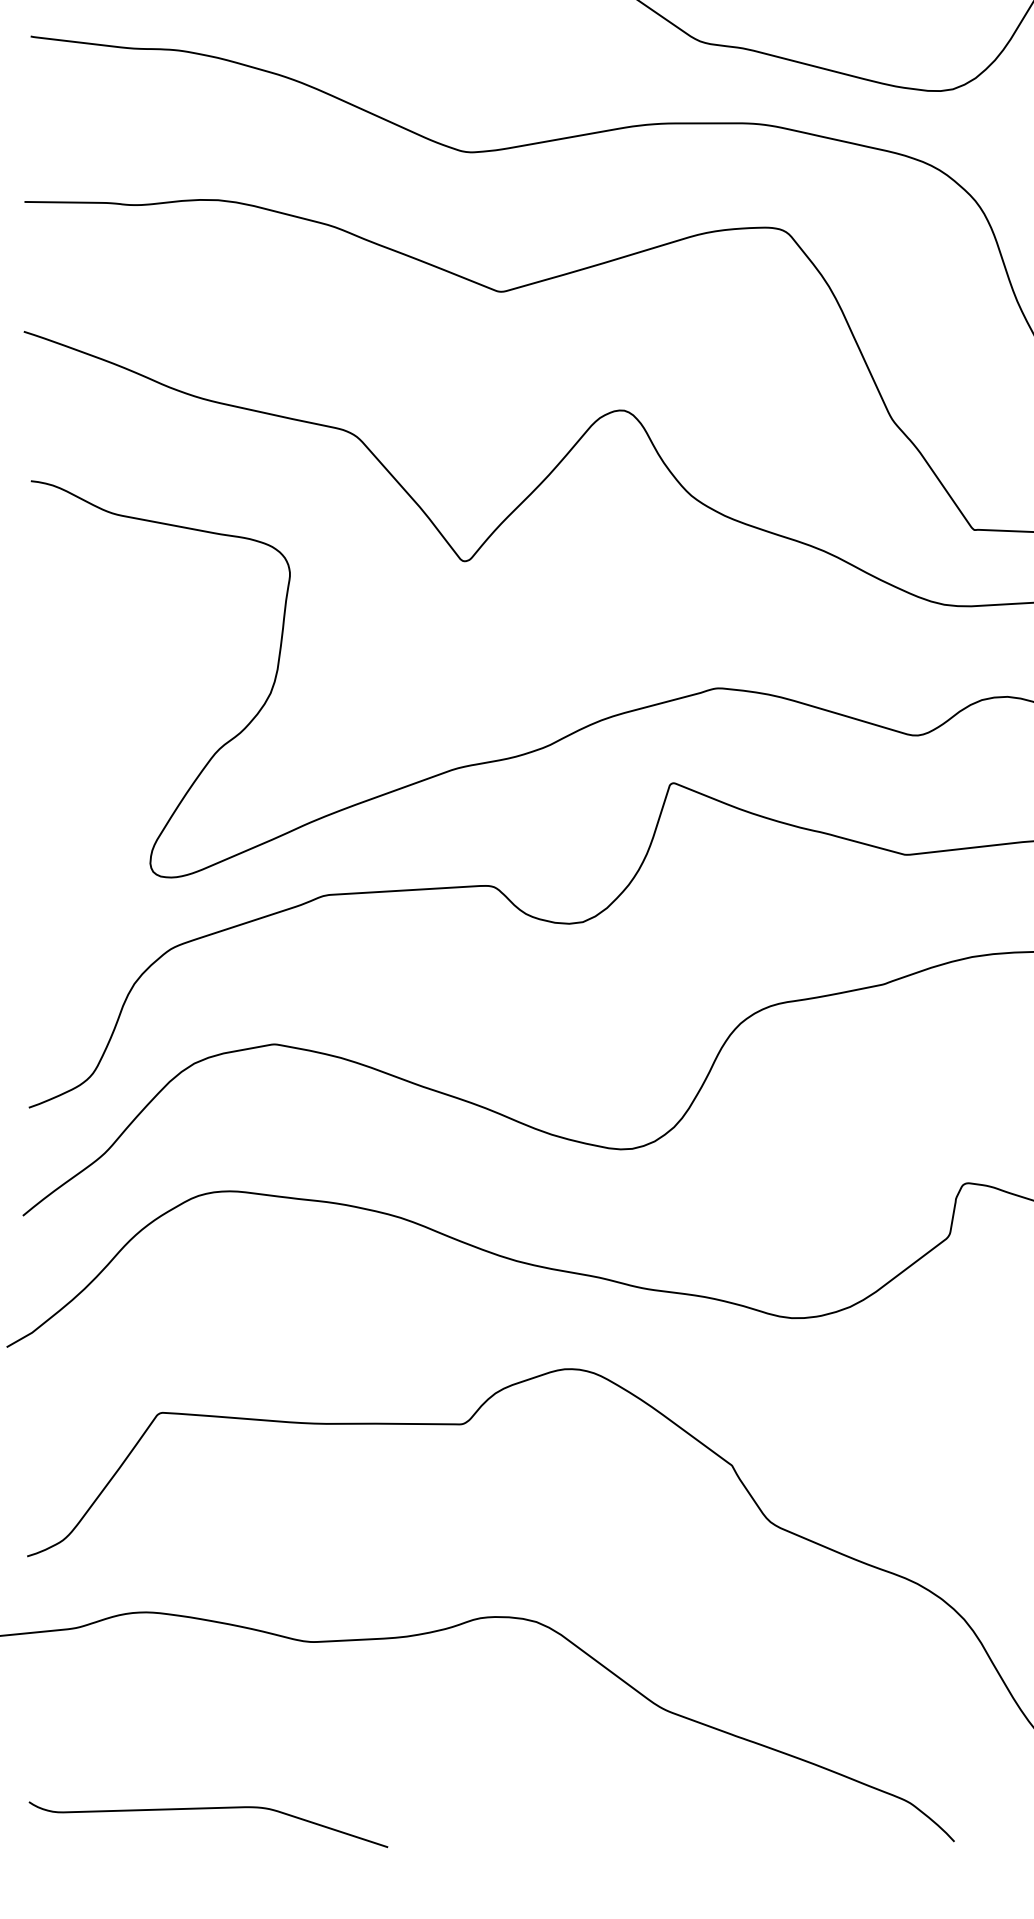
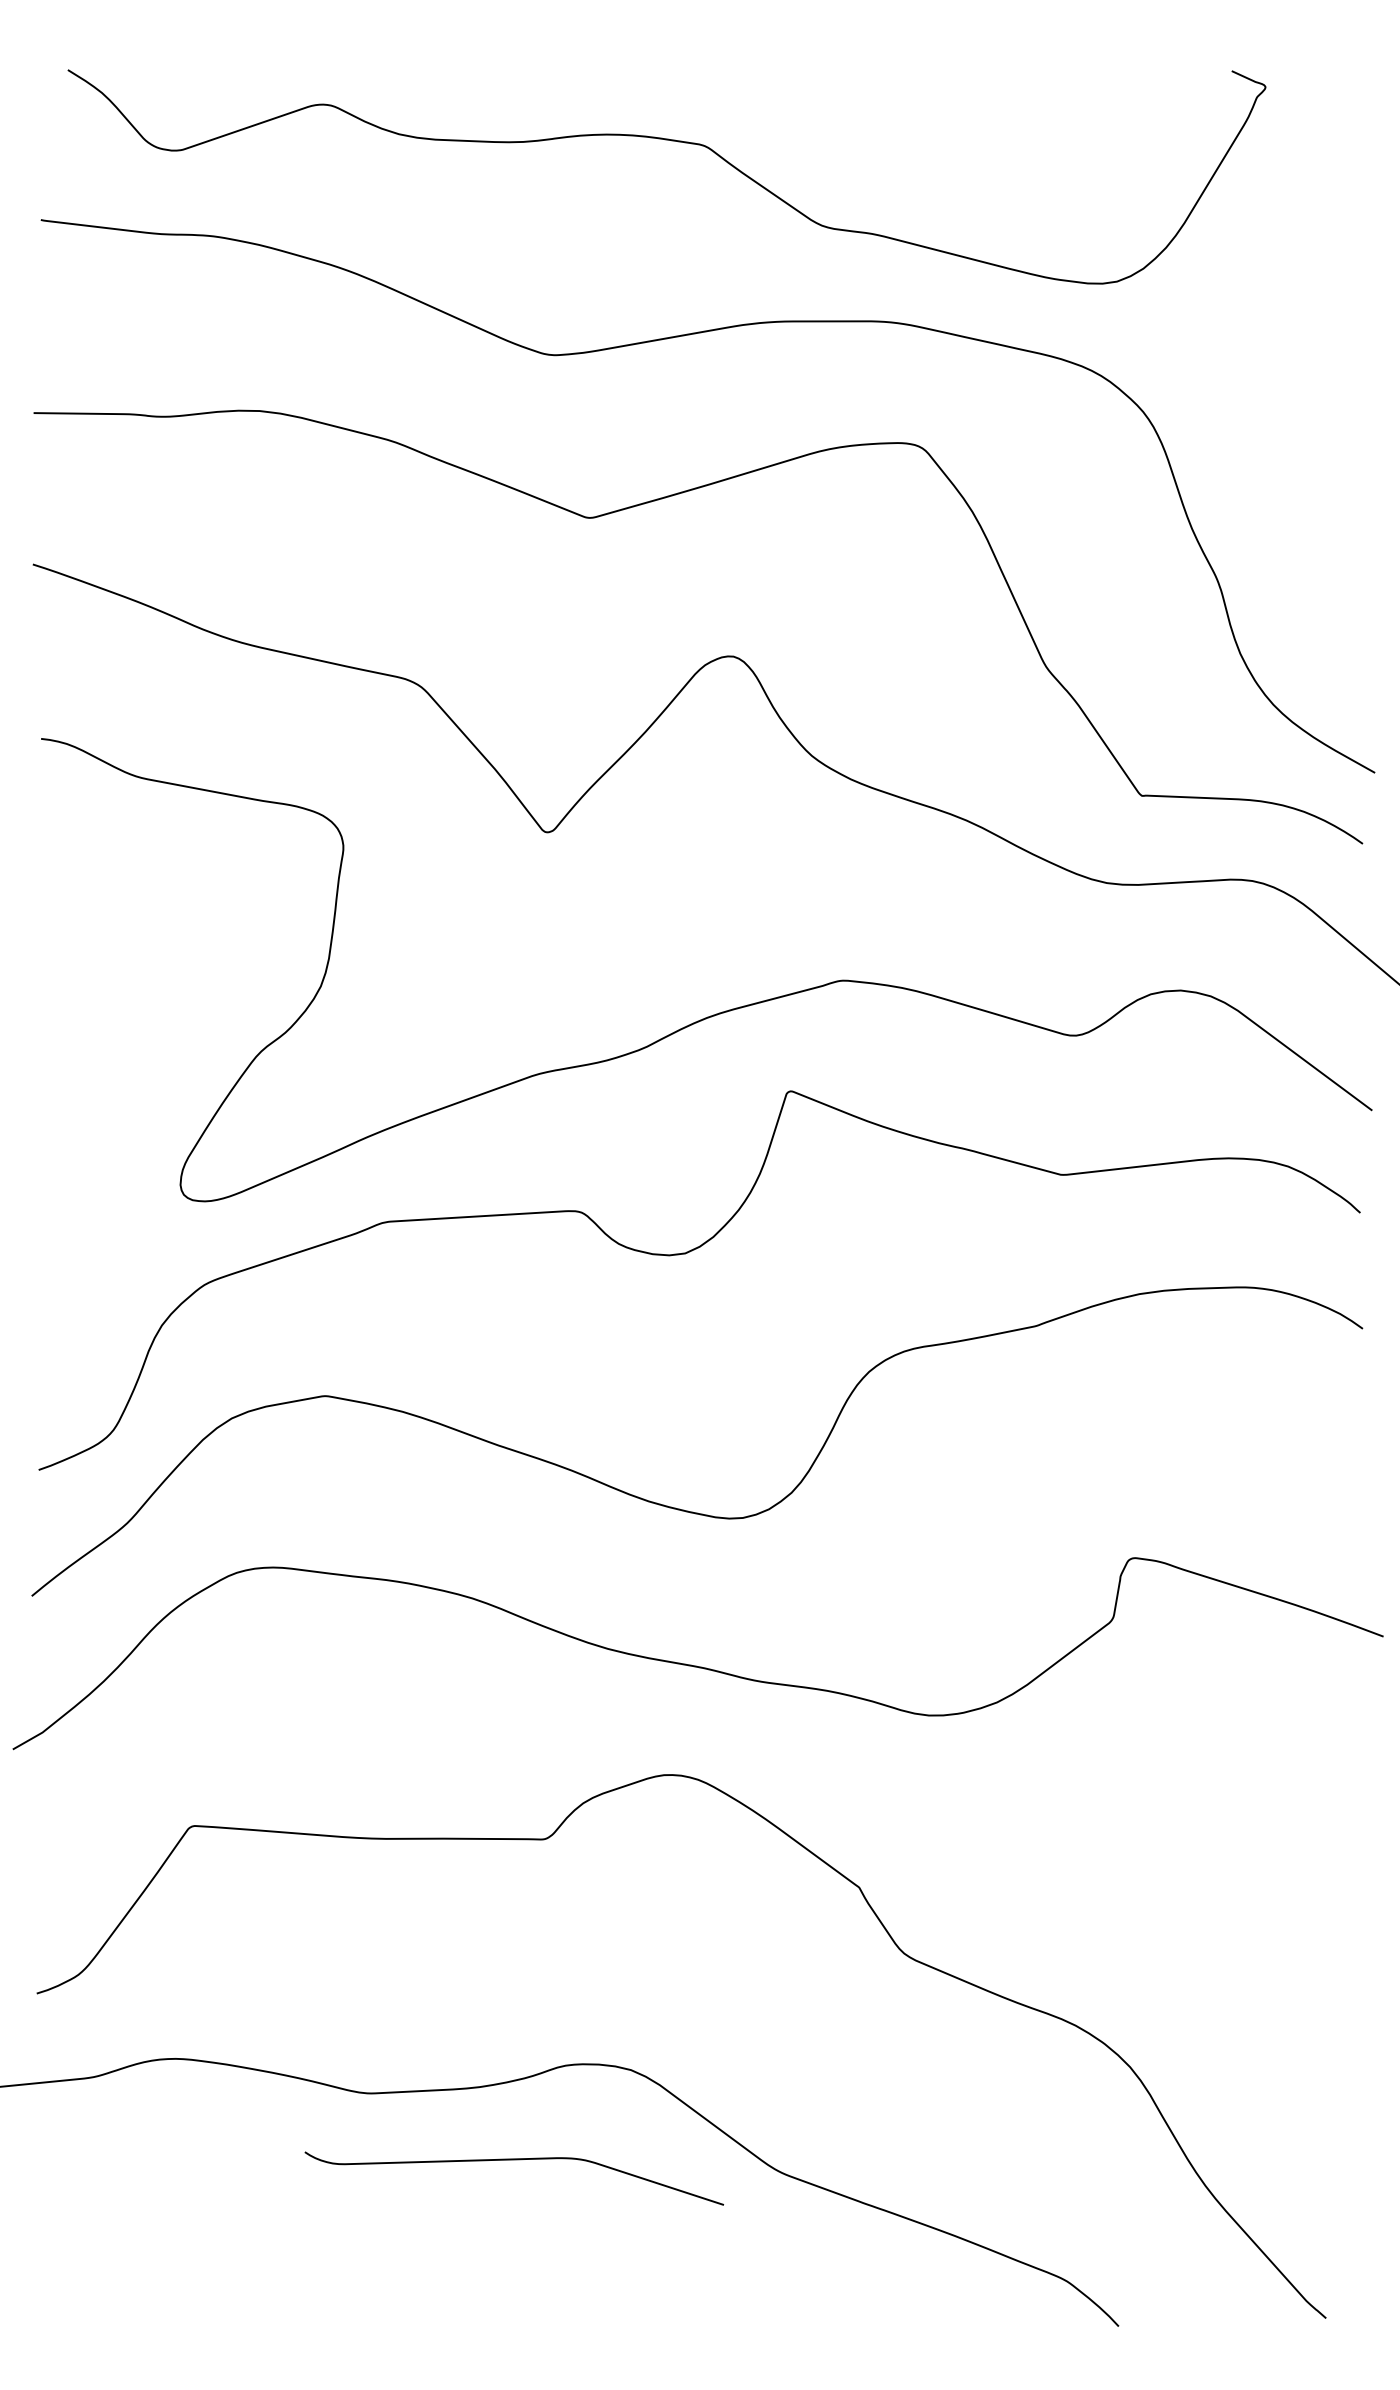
curve: (207, 1809) -> (513, 2160), moved

